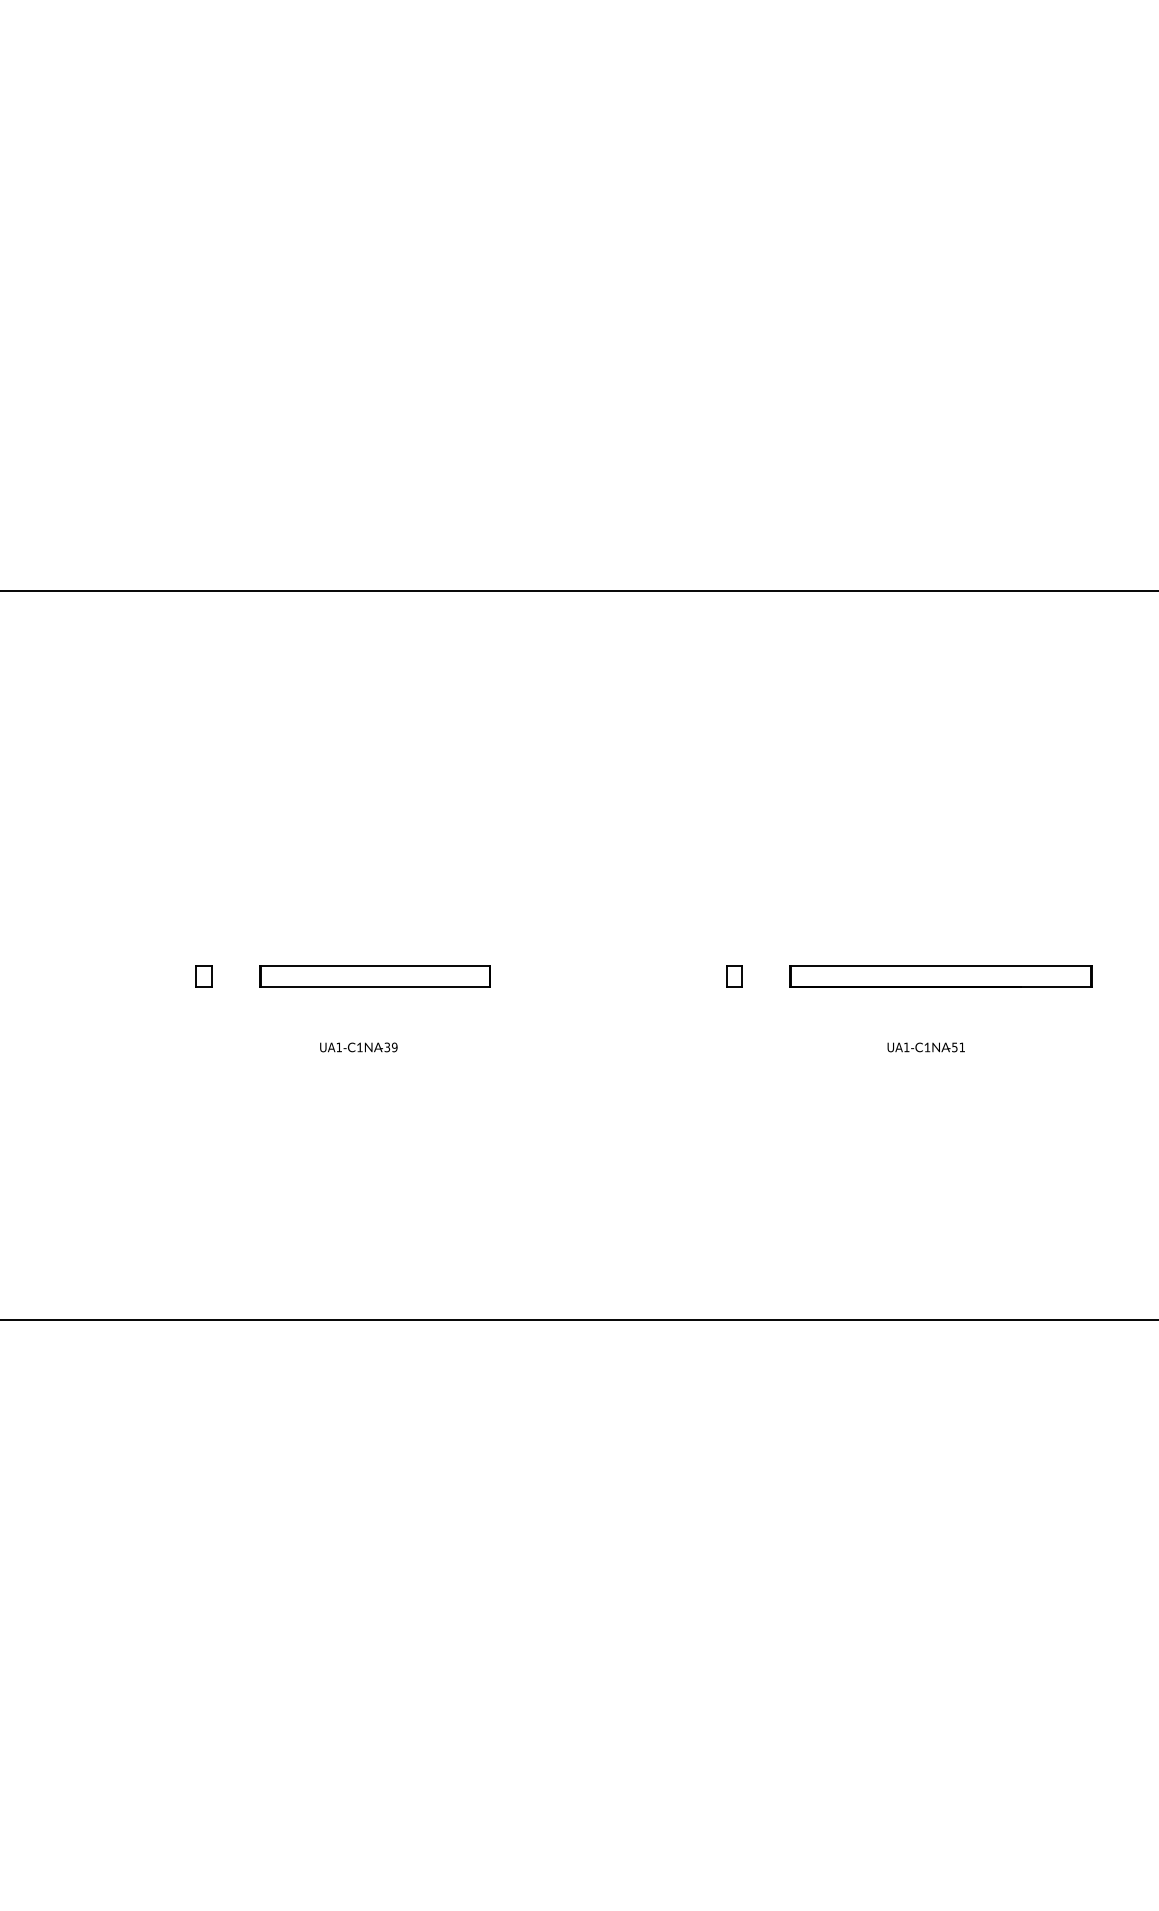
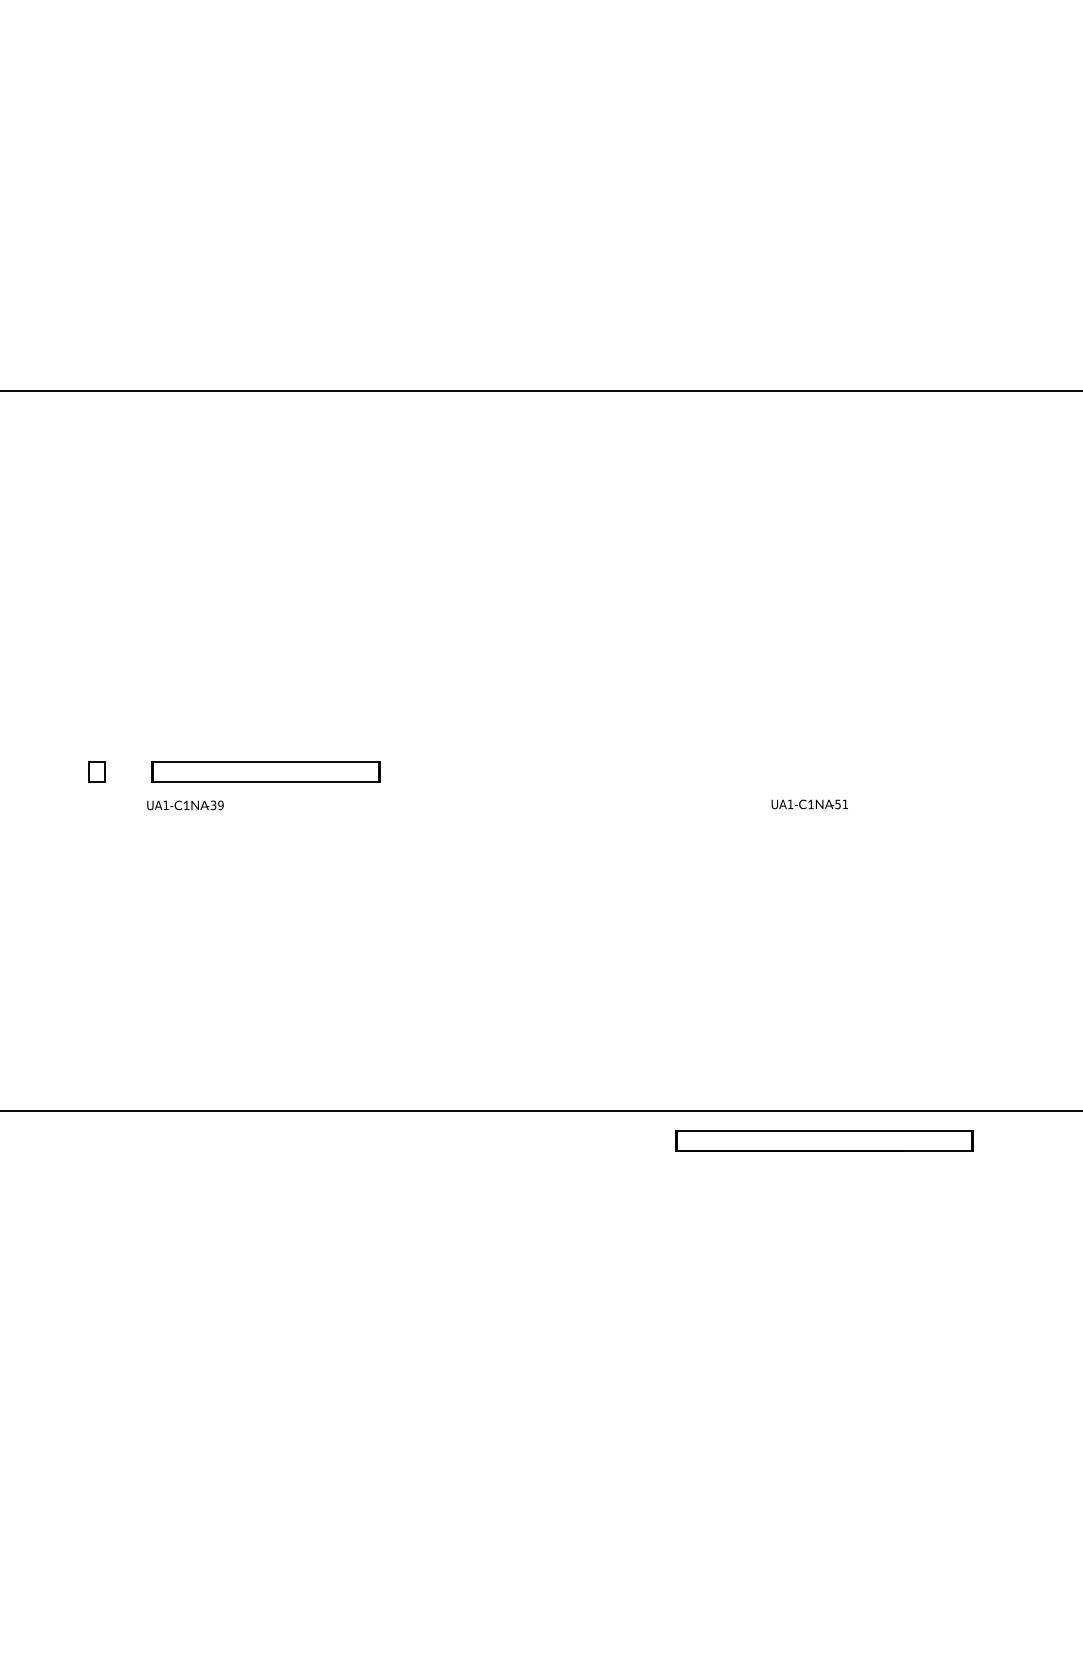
part: (734, 976) -> (620, 771), removed
part: (940, 976) -> (823, 1141), moved
text: (358, 1047) -> (185, 805), moved
text: (925, 1047) -> (809, 804), moved

